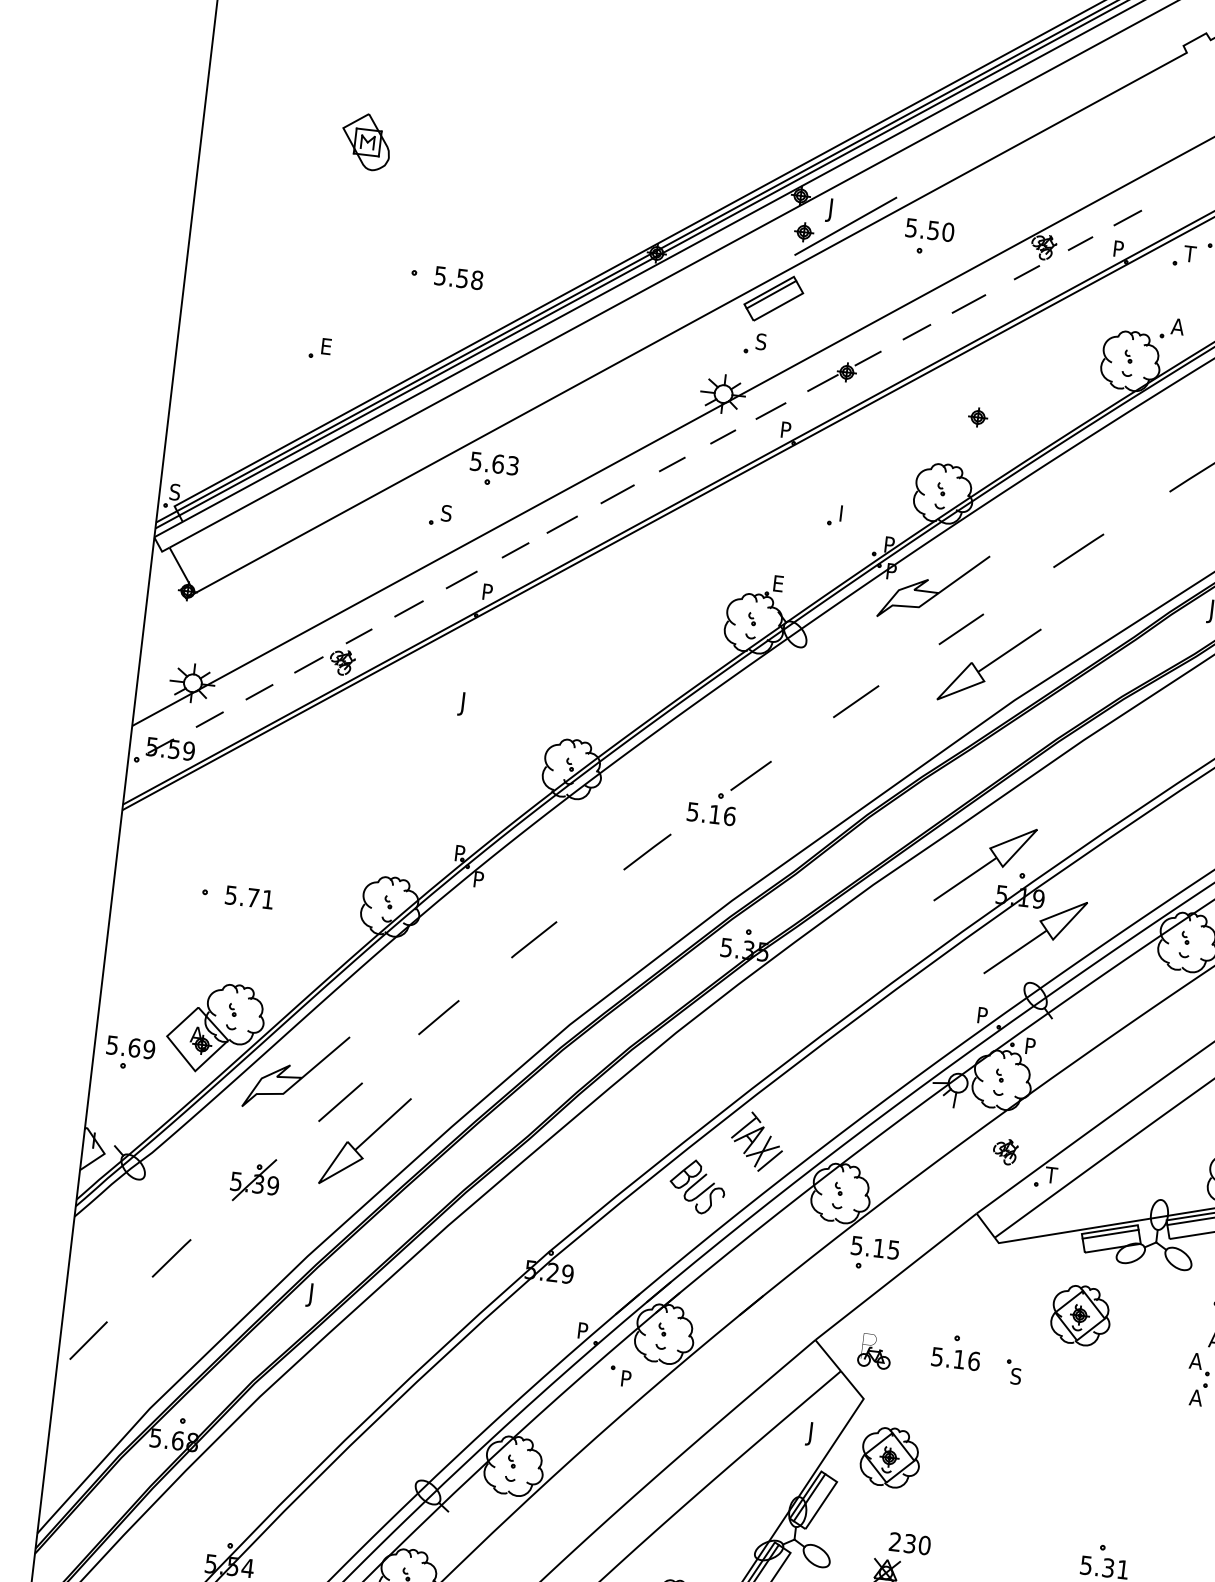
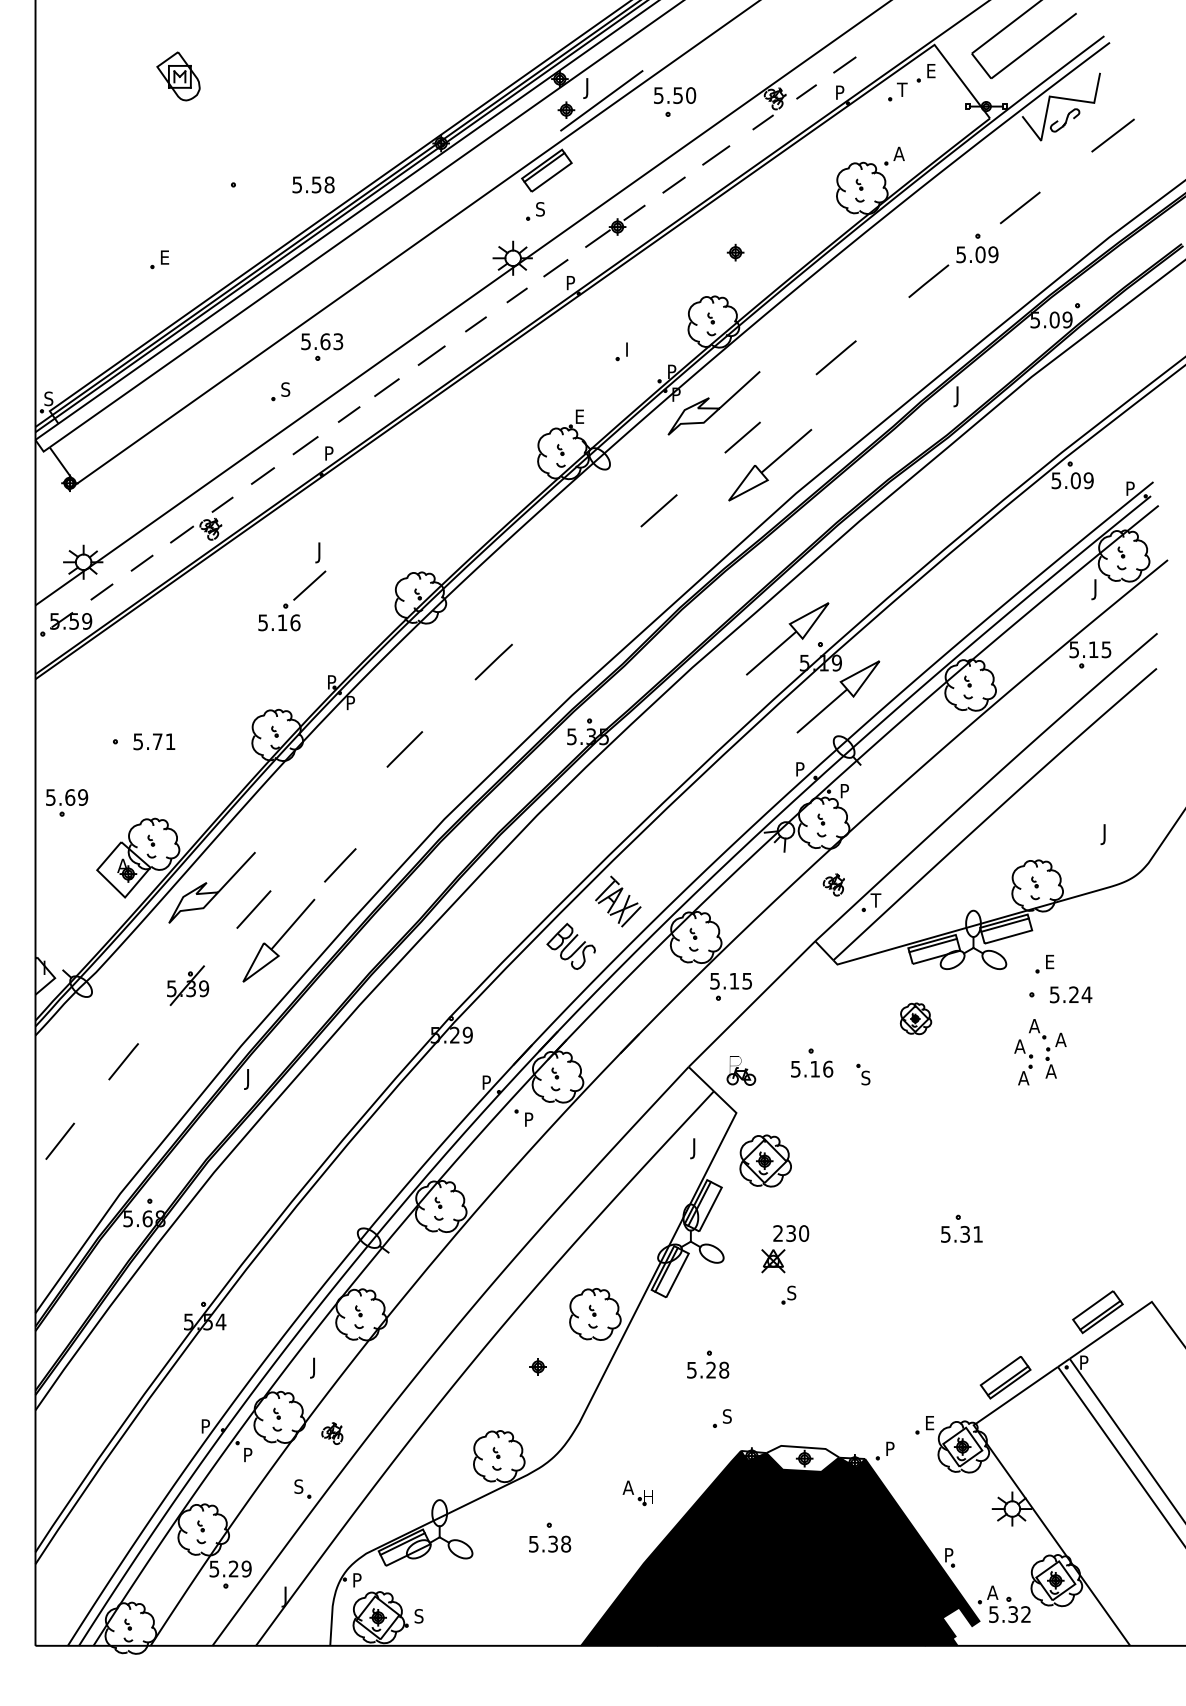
text: (458, 277) -> (313, 184), moved
part: (729, 790) -> (292, 600), moved
line: (439, 1017) -> (340, 865), moved
part: (130, 1053) -> (67, 802), moved
part: (1080, 1315) -> (915, 1018), size x0.6

